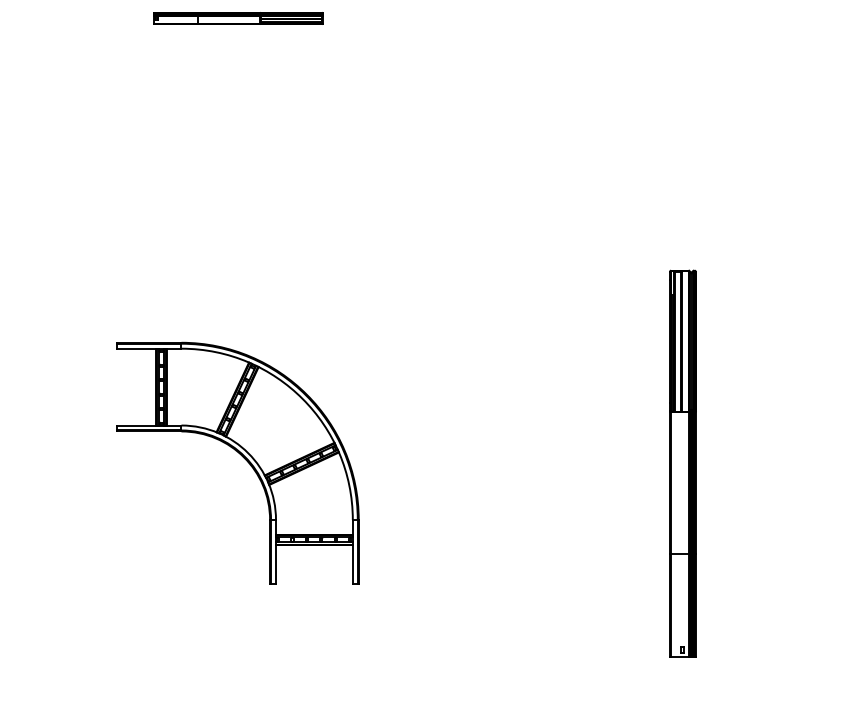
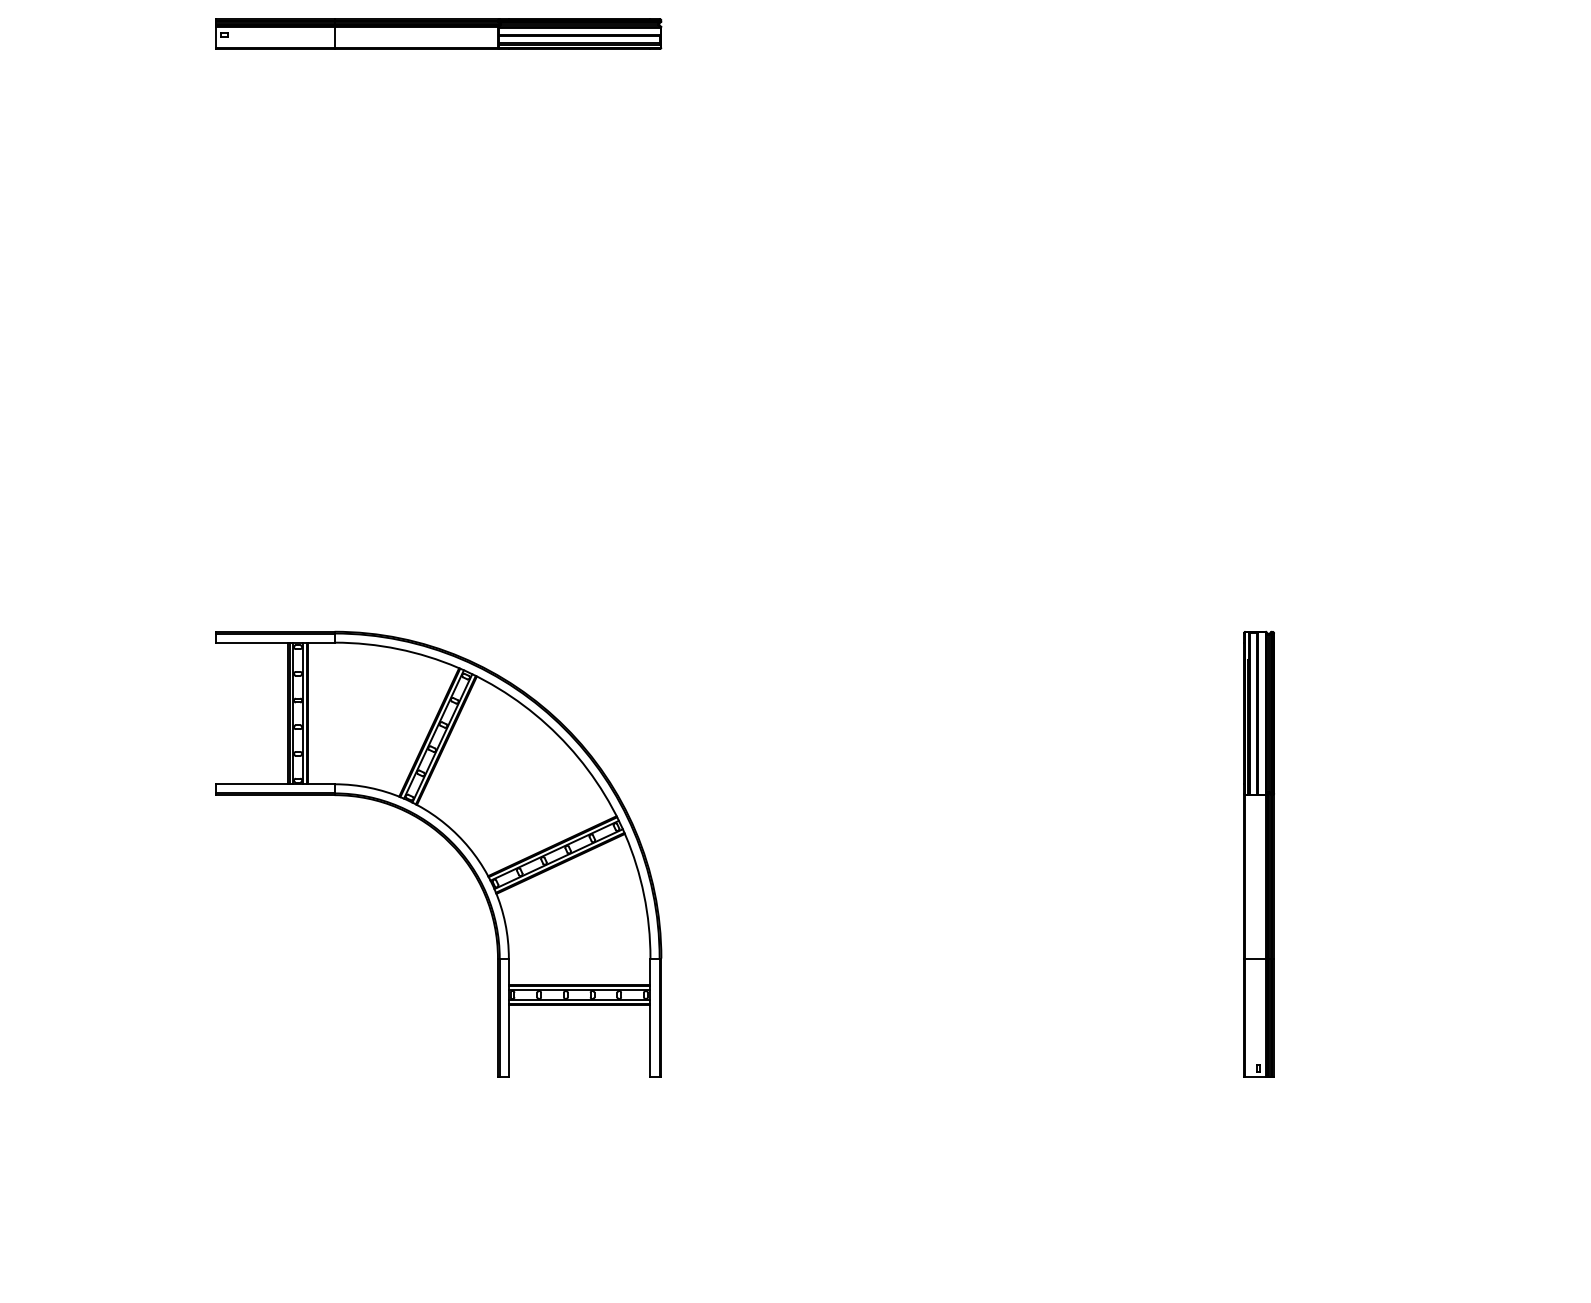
part: (237, 18) -> (437, 33), size x1.43
part: (682, 462) -> (1258, 852), size x0.62

